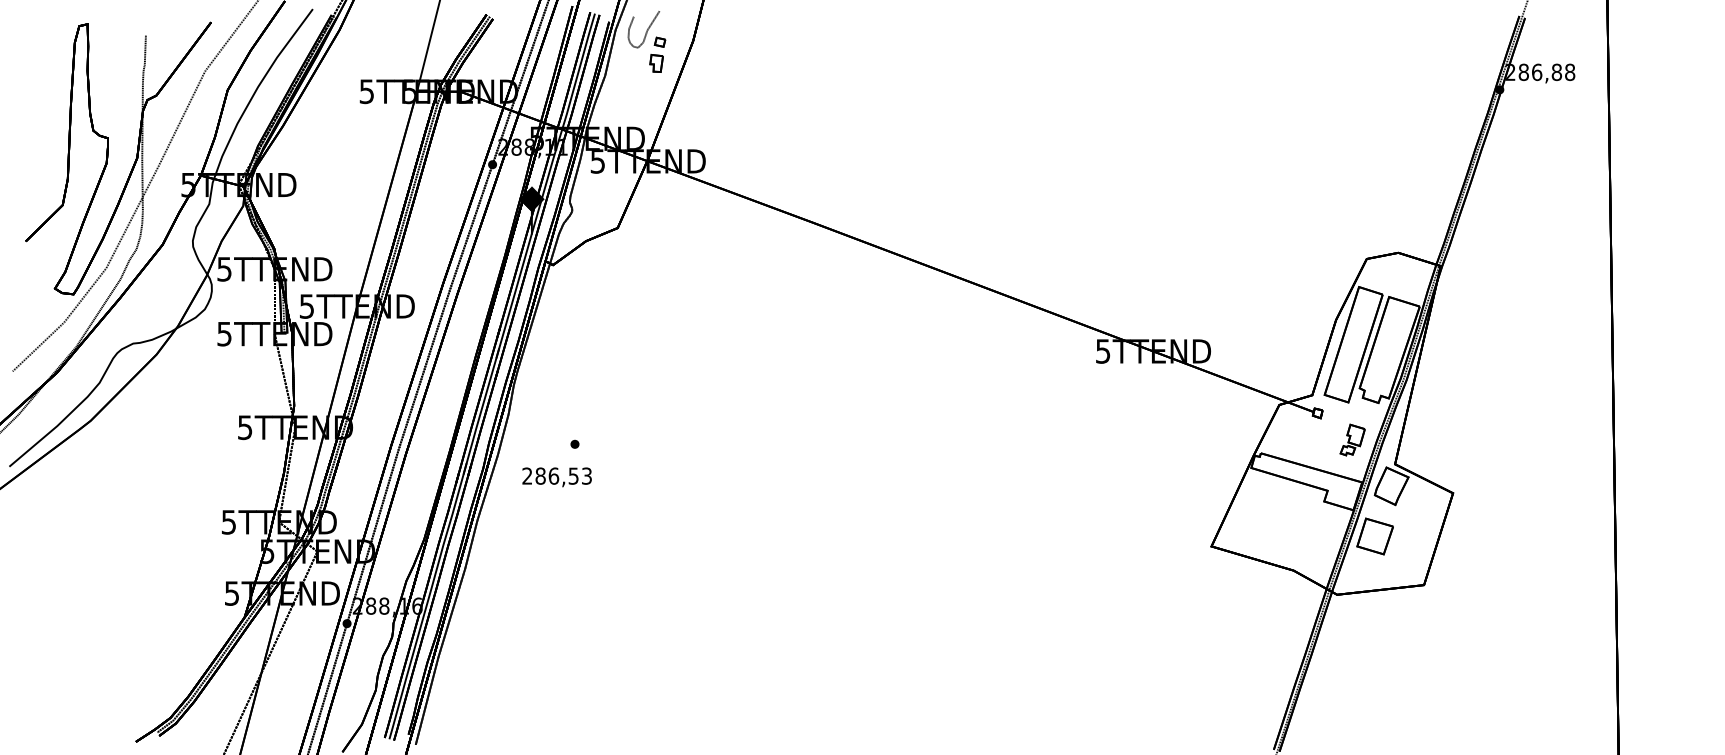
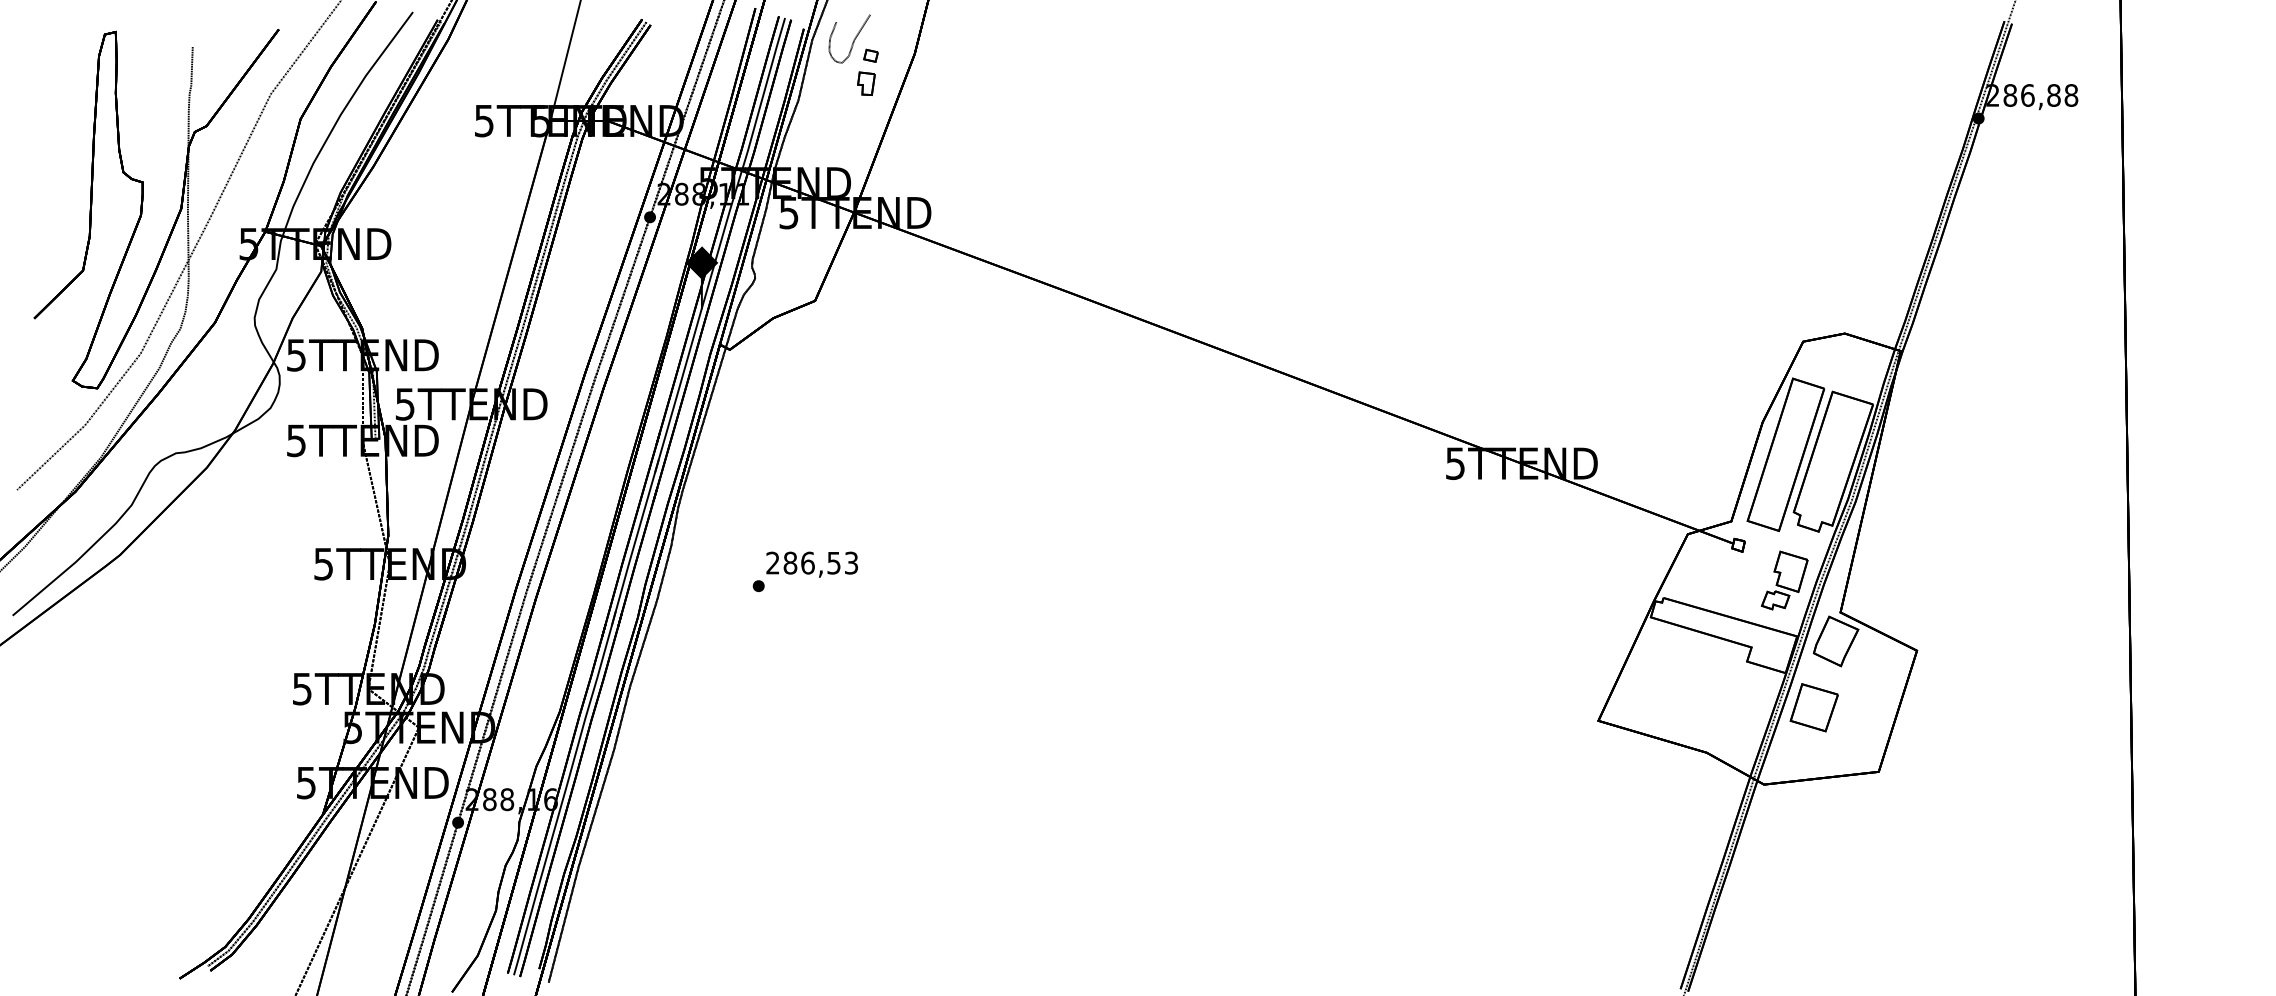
part: (1352, 440) -> (1784, 580), size x1.43
text: (556, 477) -> (811, 564), moved

